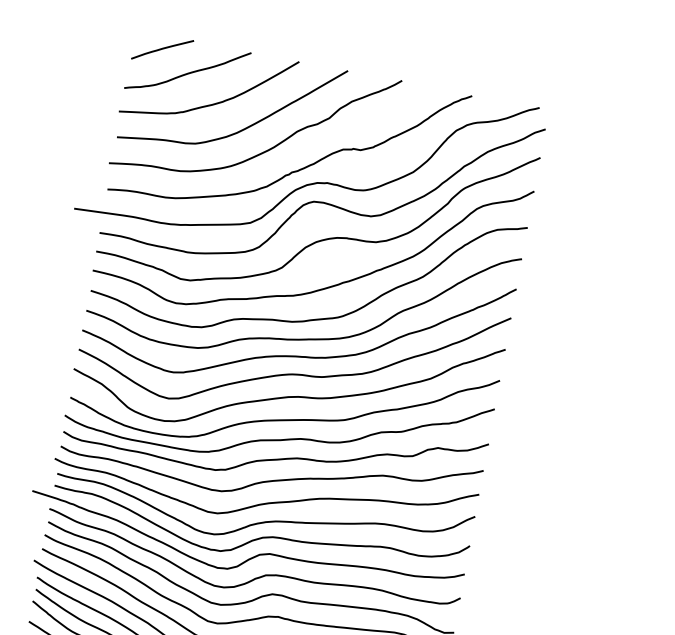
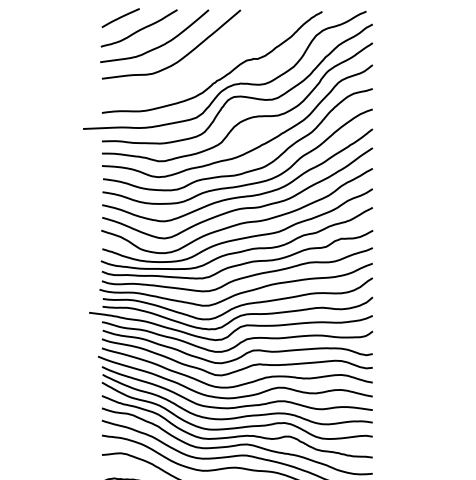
curve: (265, 149) -> (197, 69), removed

